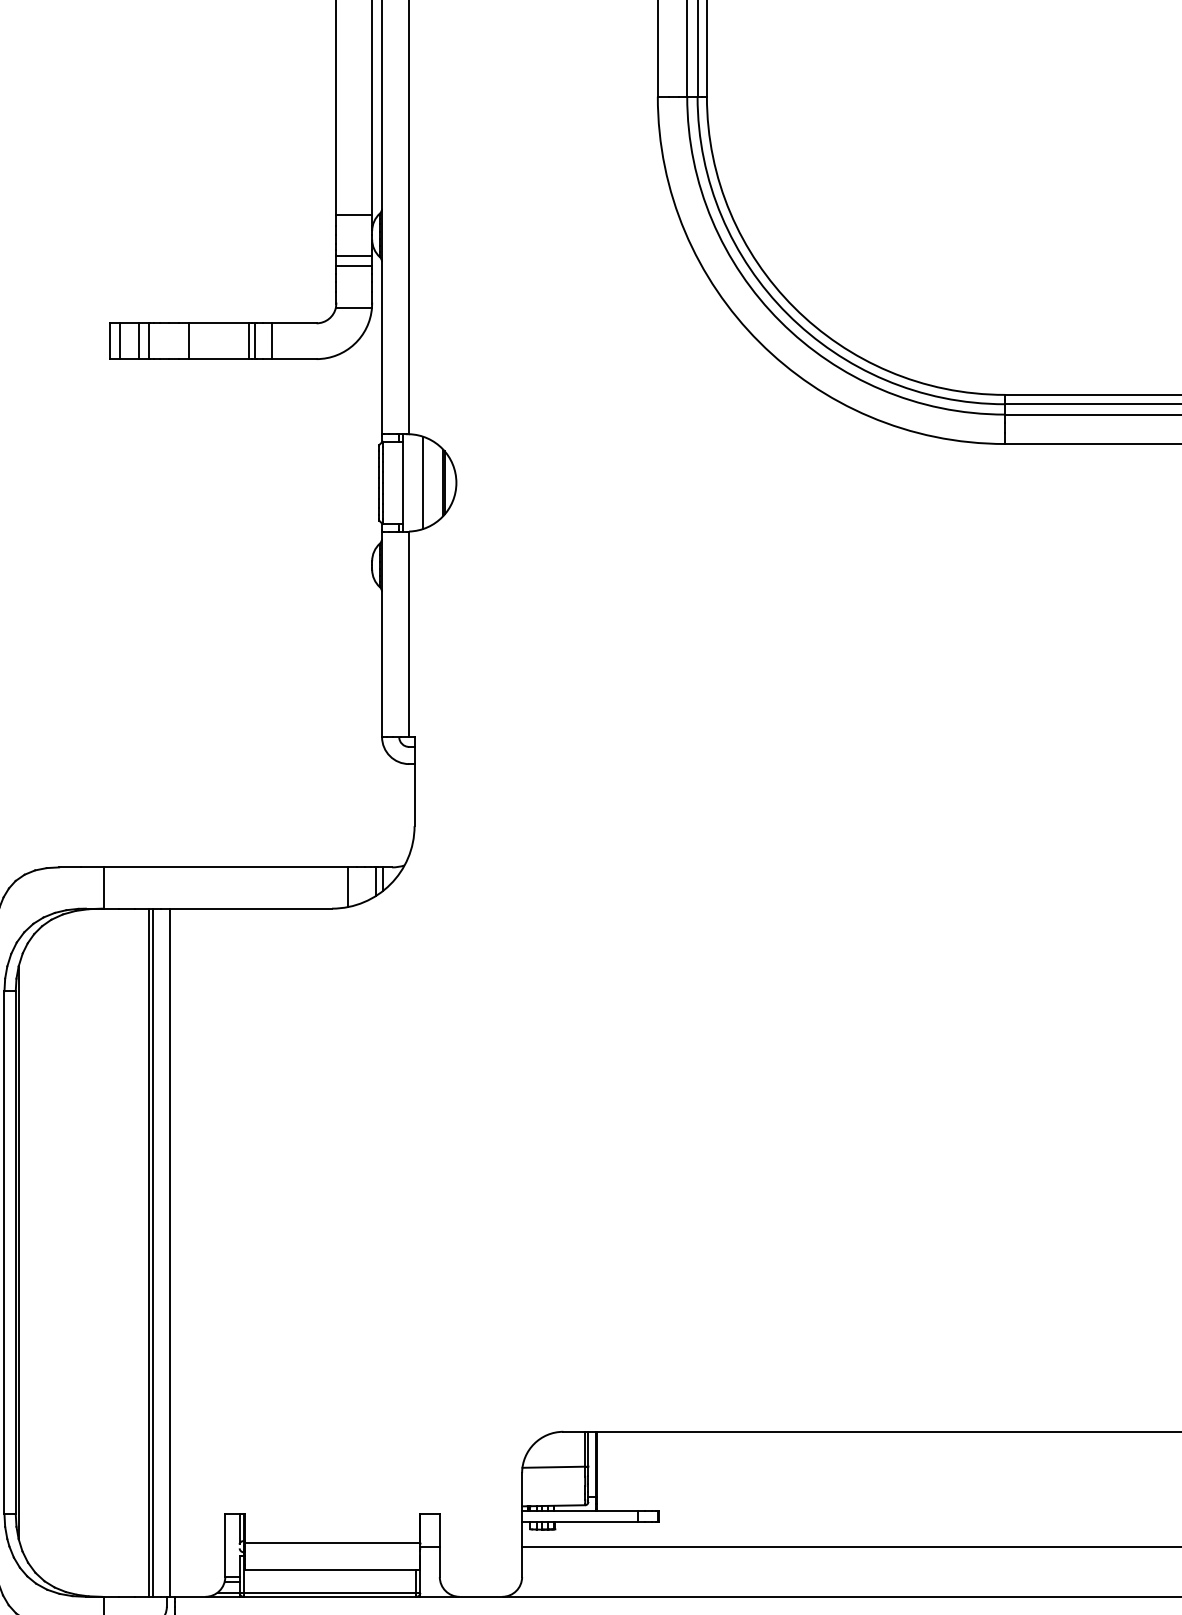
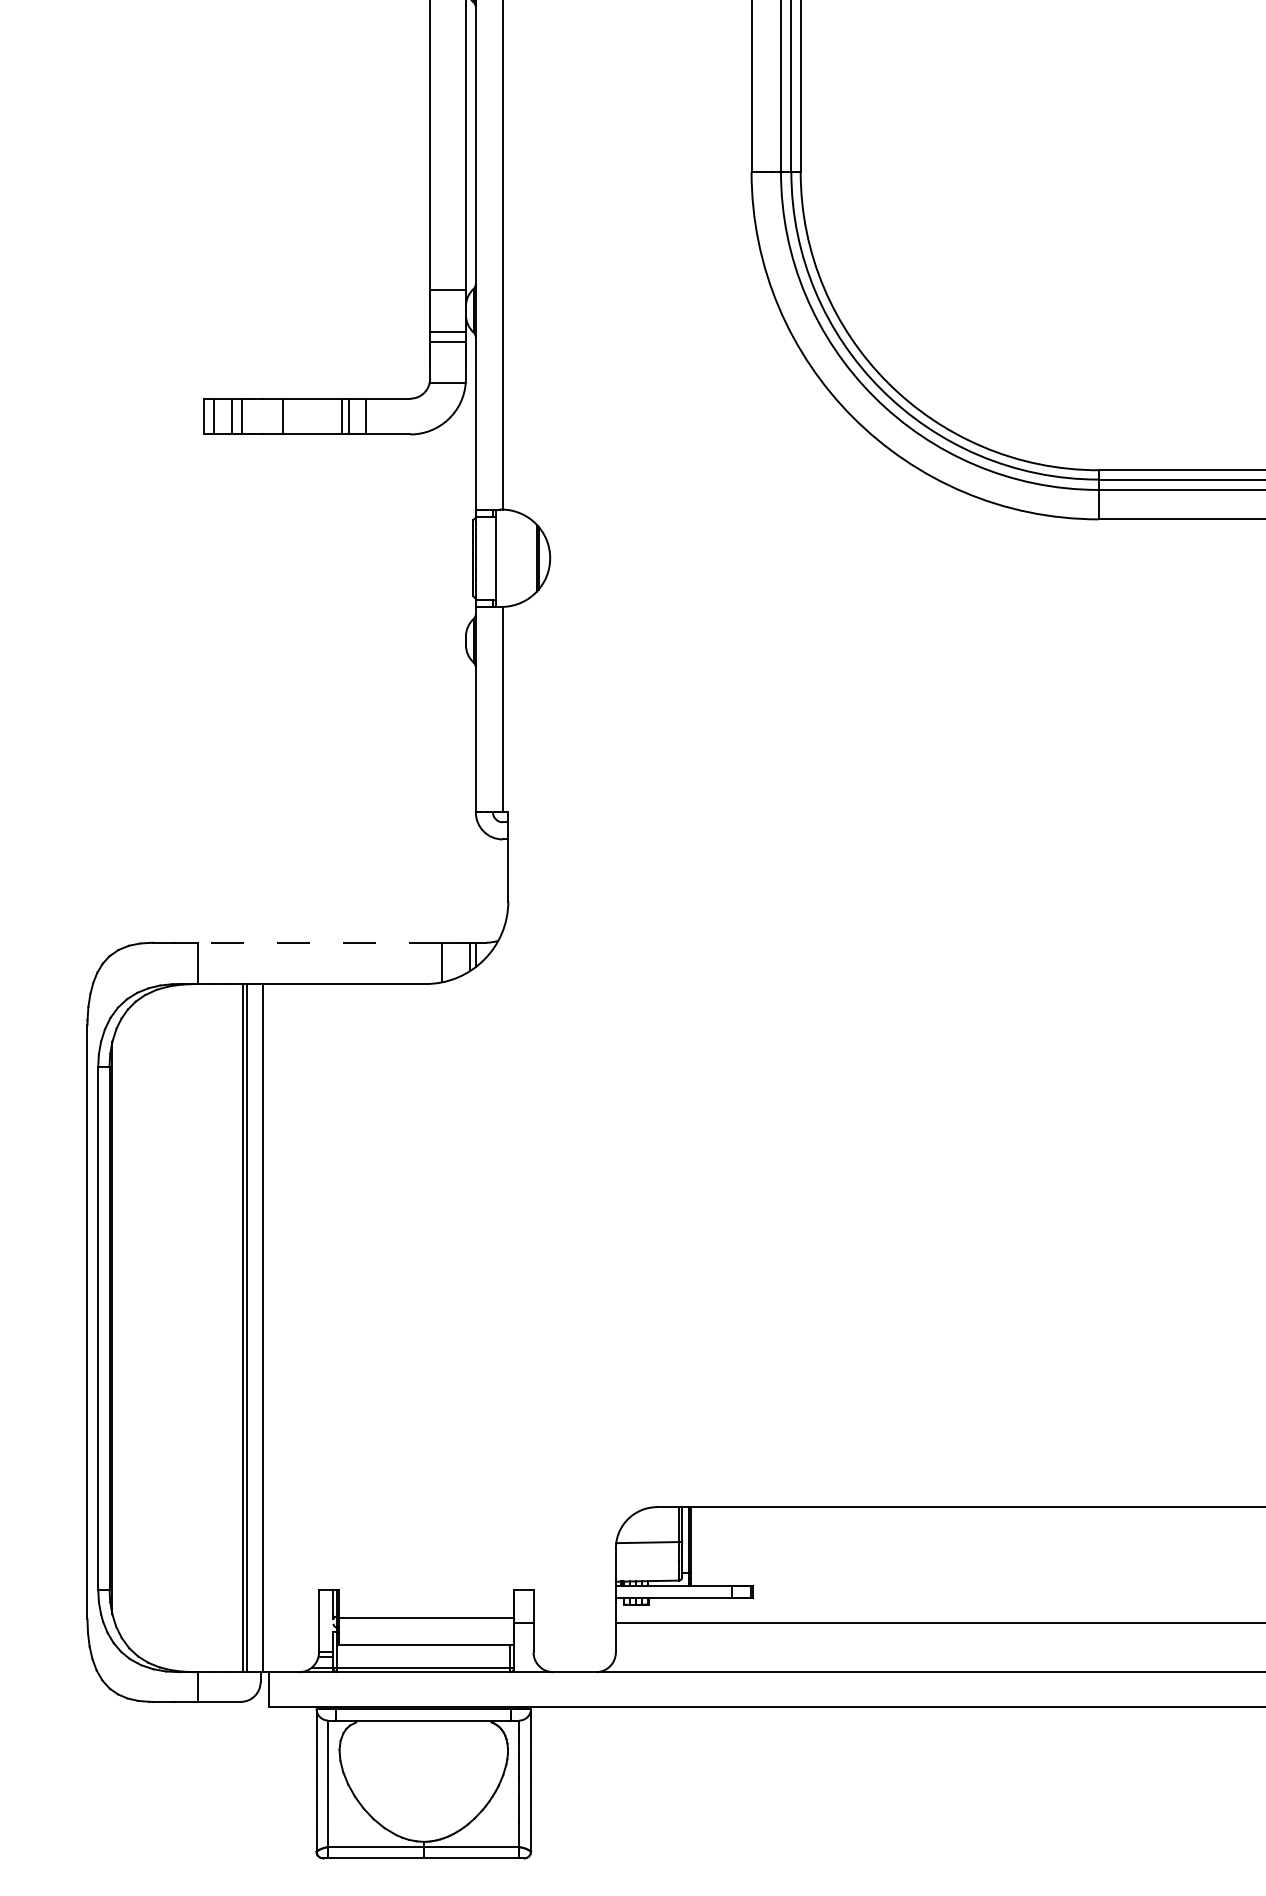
line: (423, 483) -> (517, 558), removed
line: (225, 867) -> (319, 942), solid -> dashed

